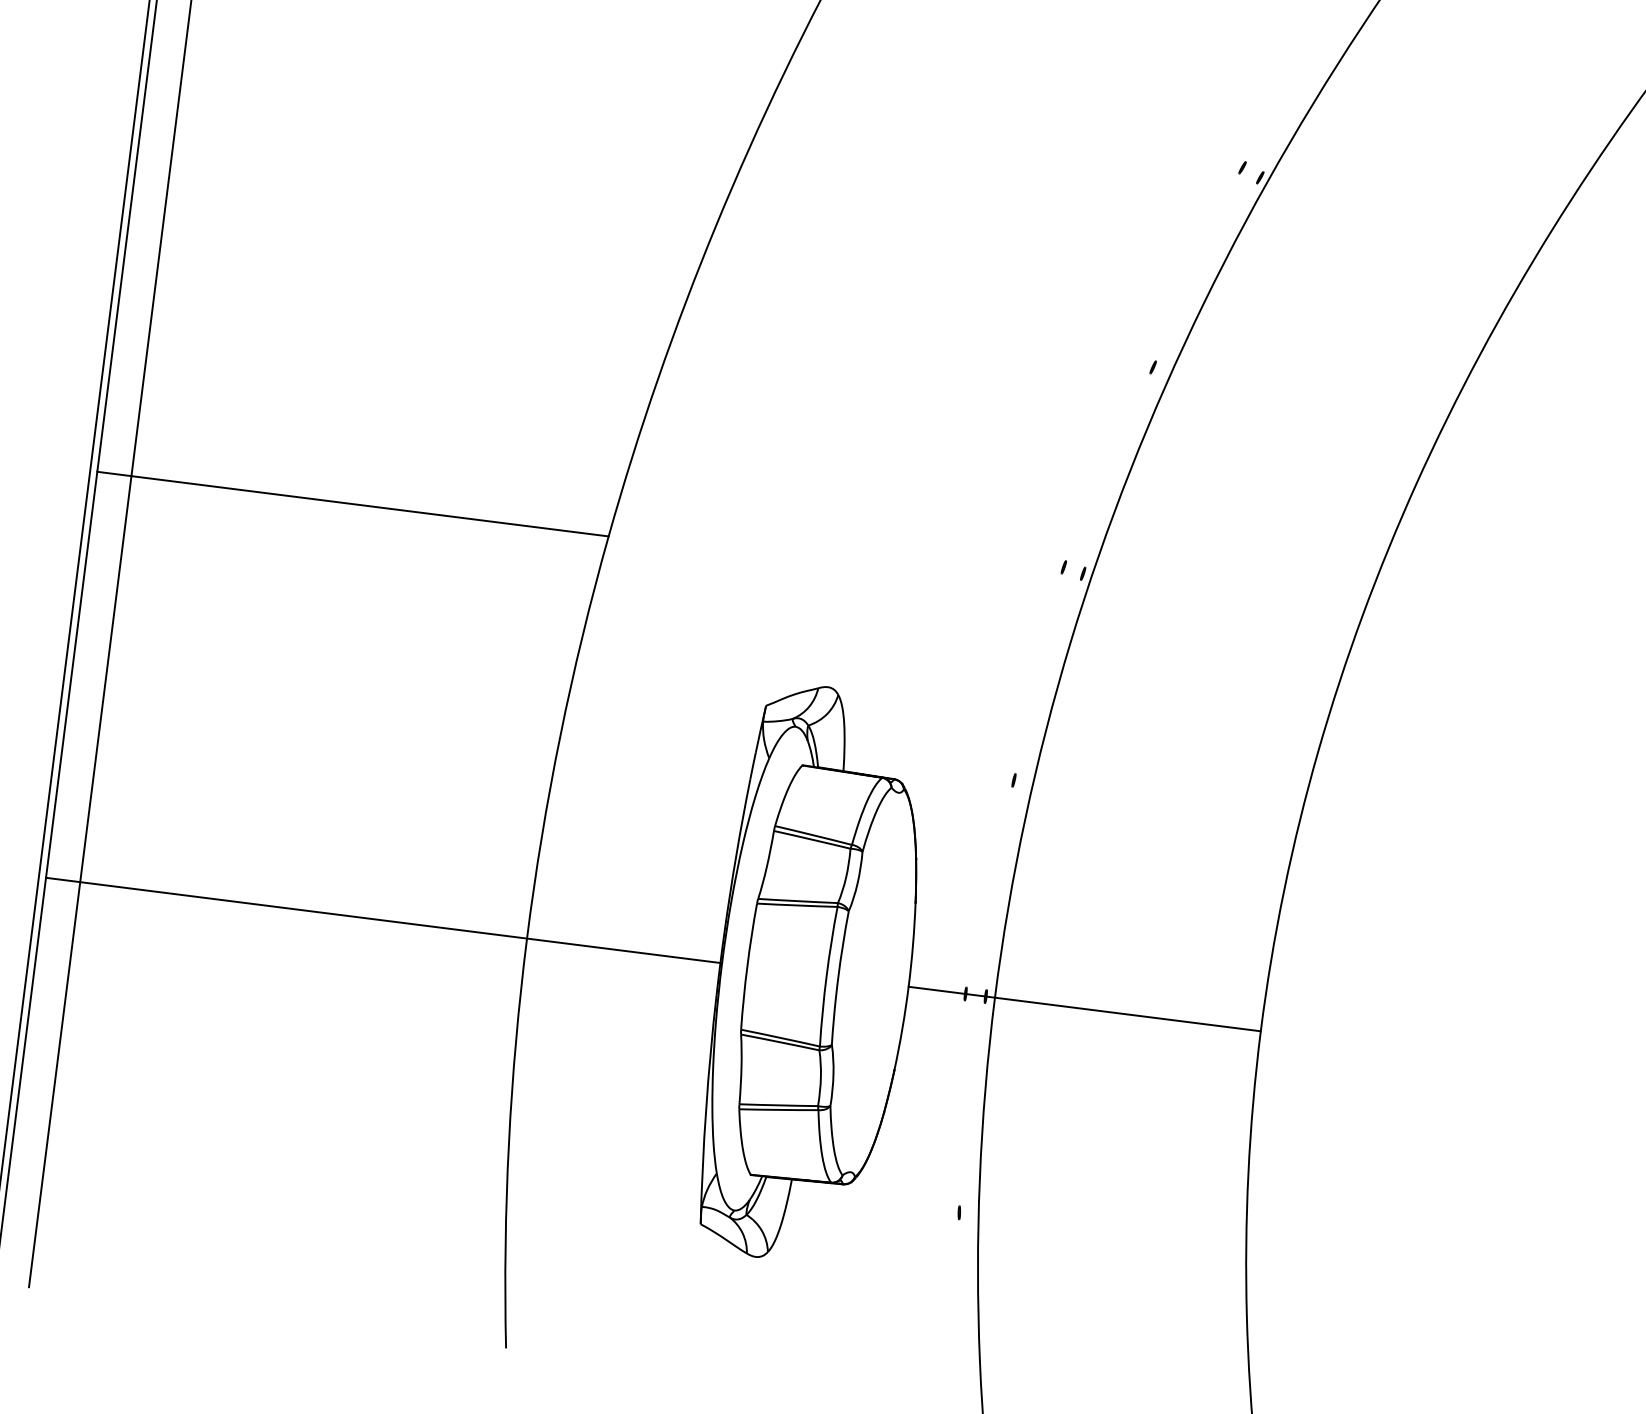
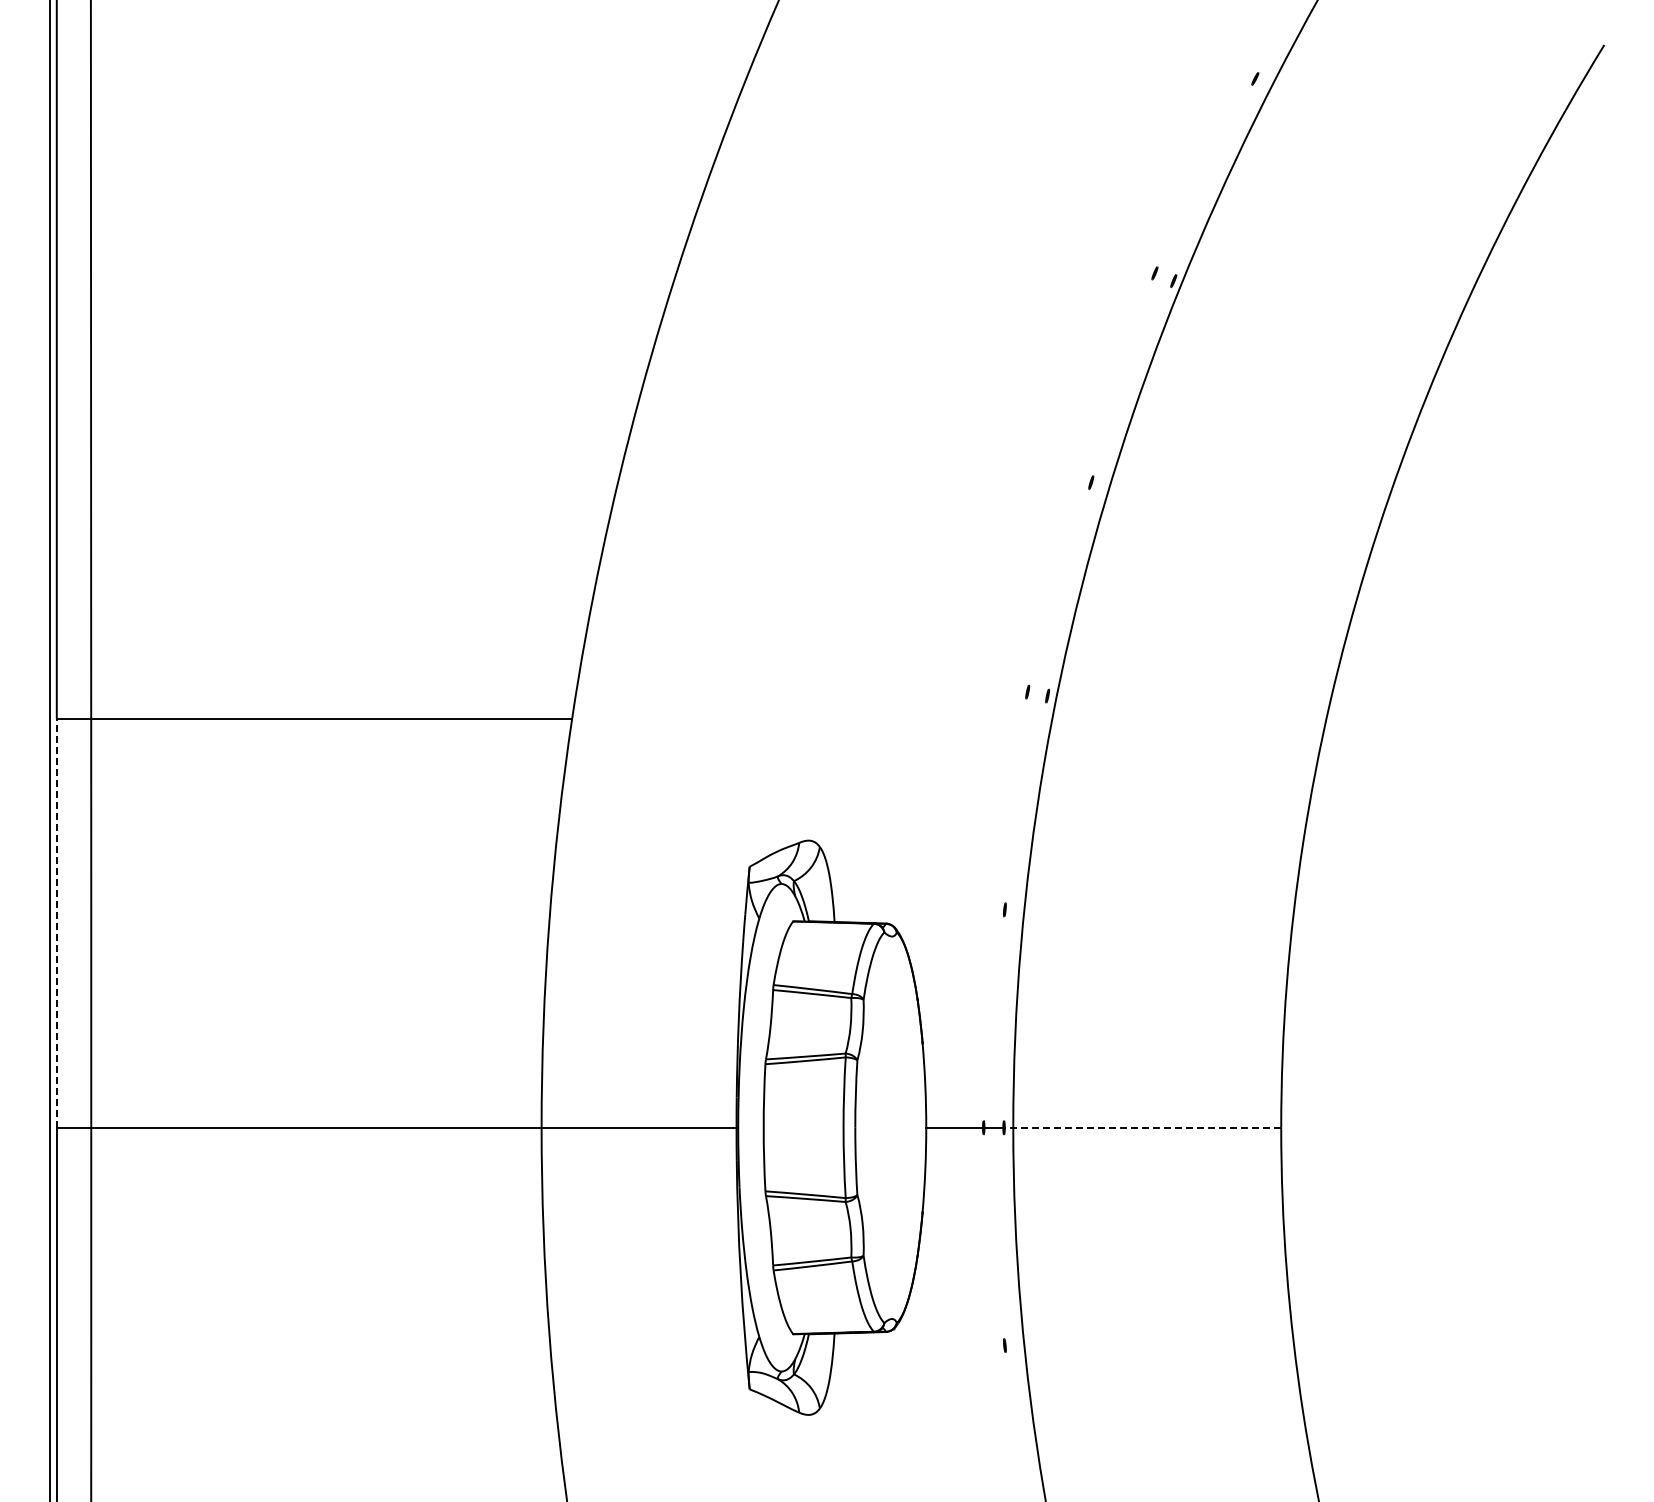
line: (71, 675) -> (56, 923), solid -> dashed
line: (1123, 1013) -> (1142, 1127), solid -> dashed

